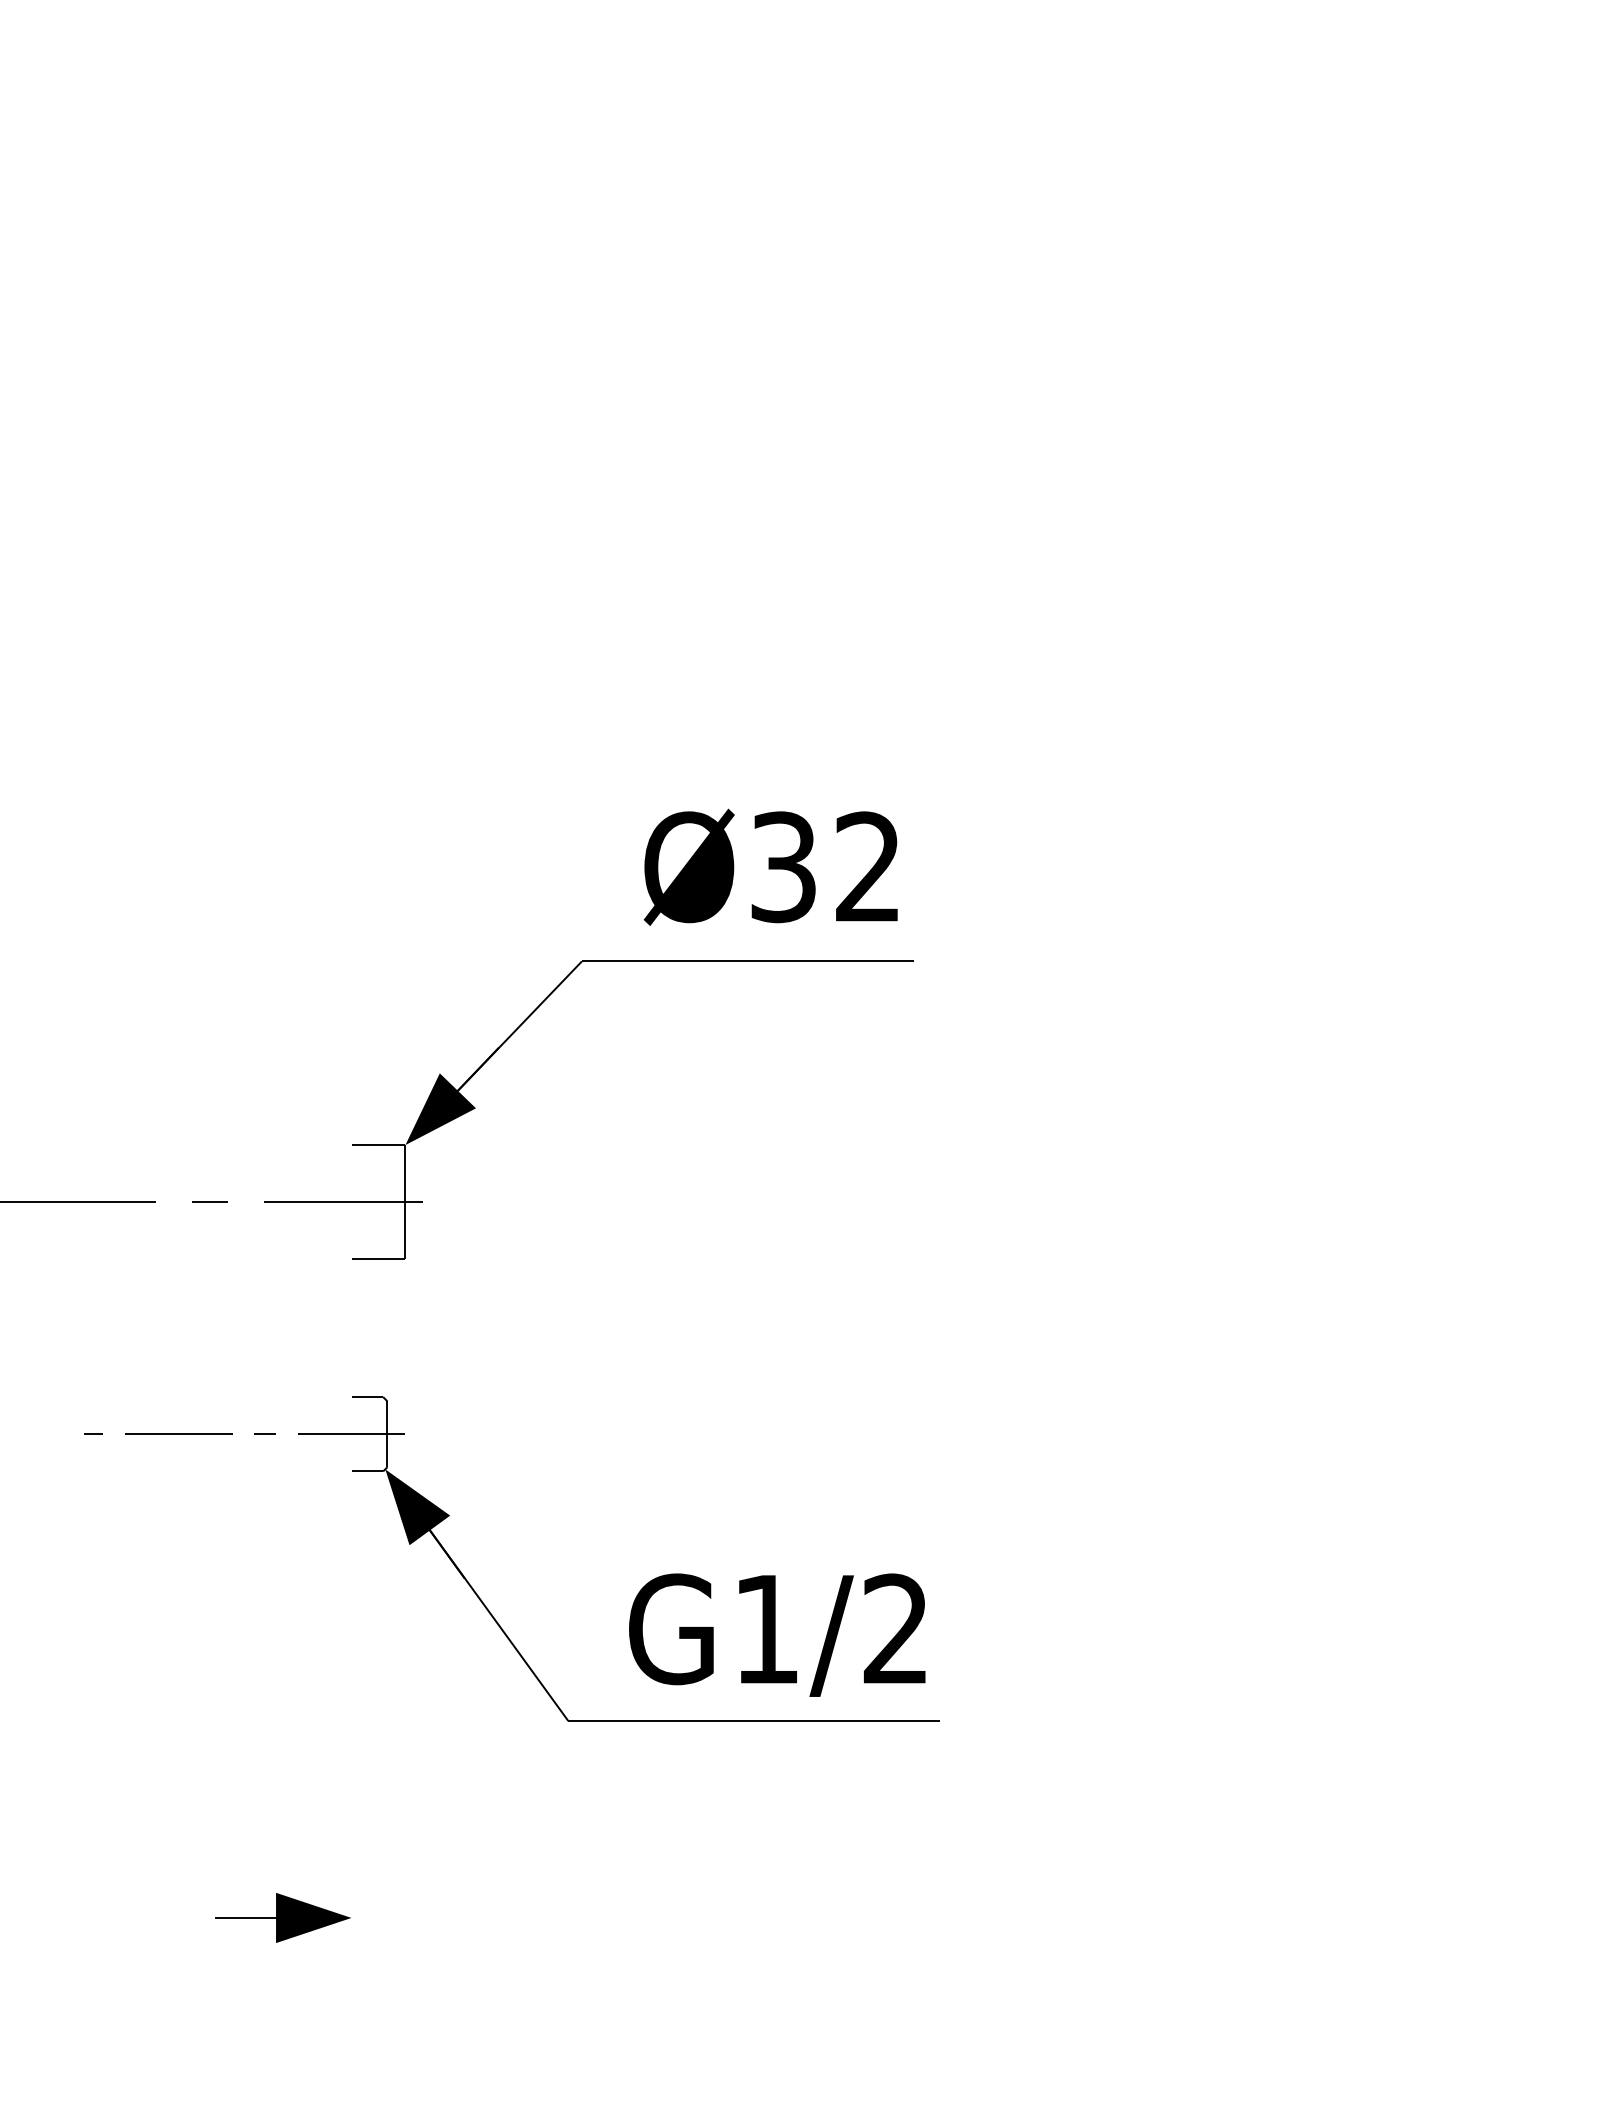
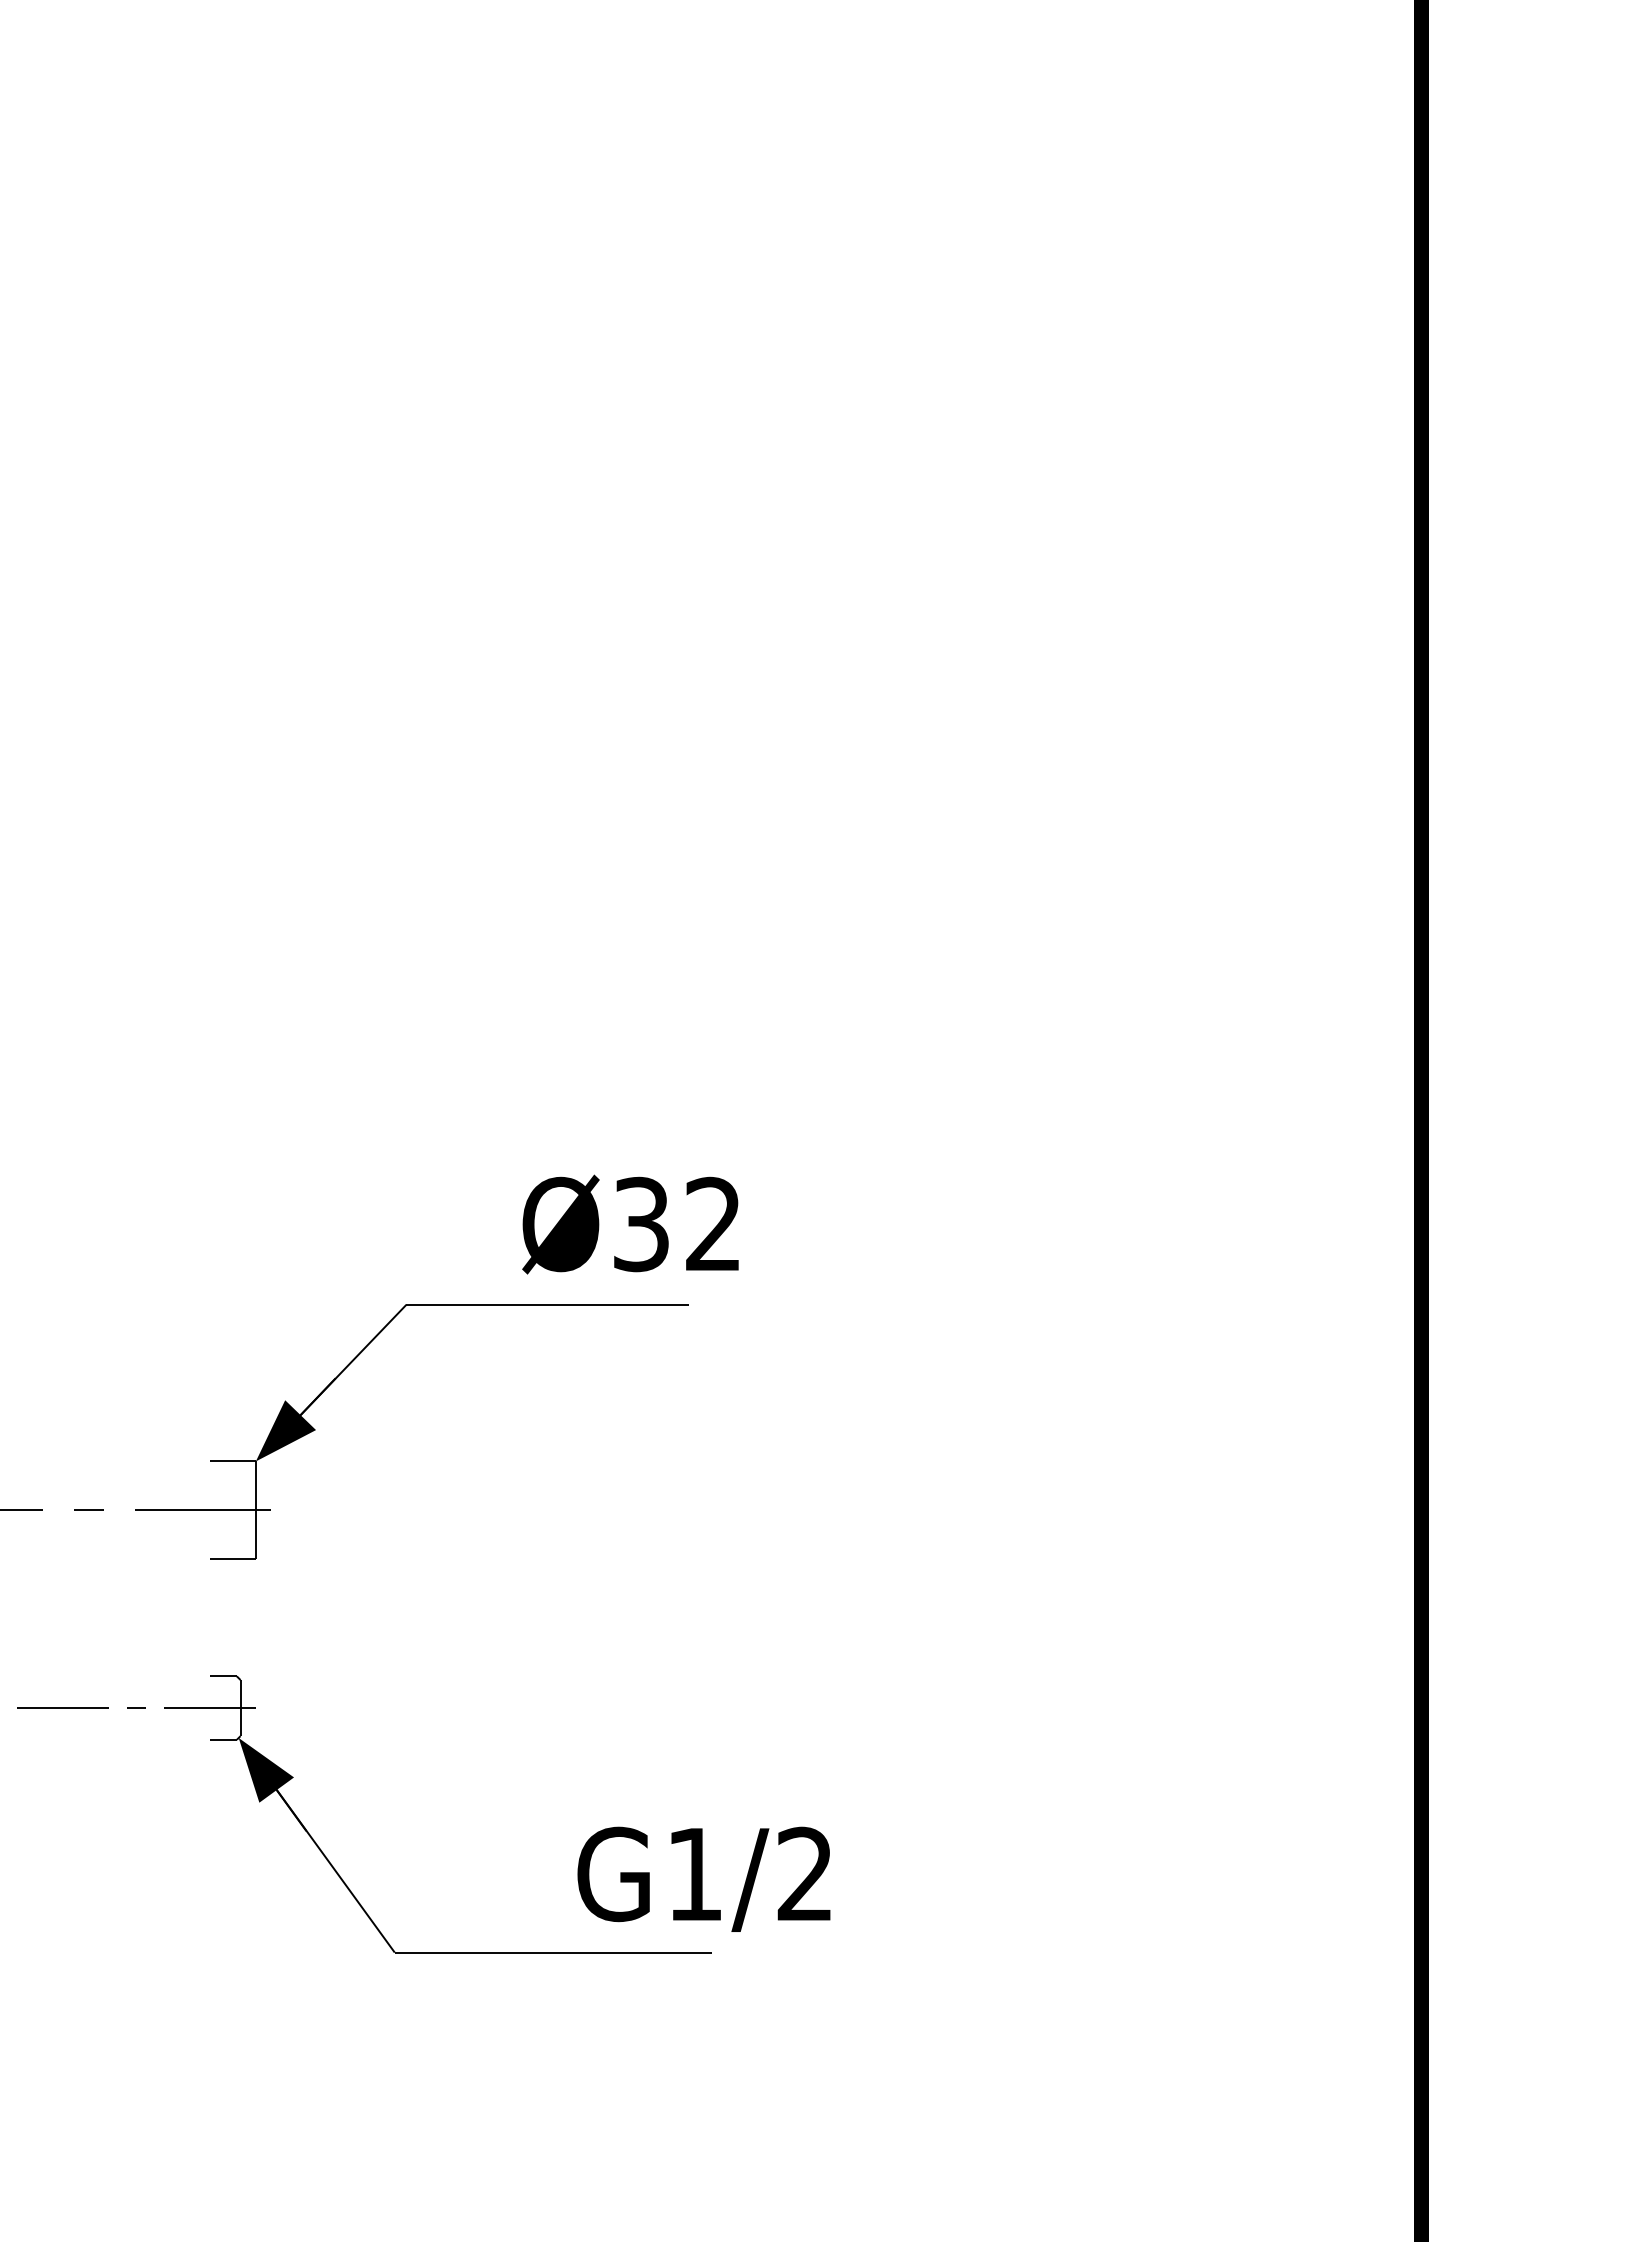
text: (770, 867) -> (630, 1224), moved
text: (776, 1634) -> (703, 1878), moved
part: (283, 1917) -> (151, 2120), removed

